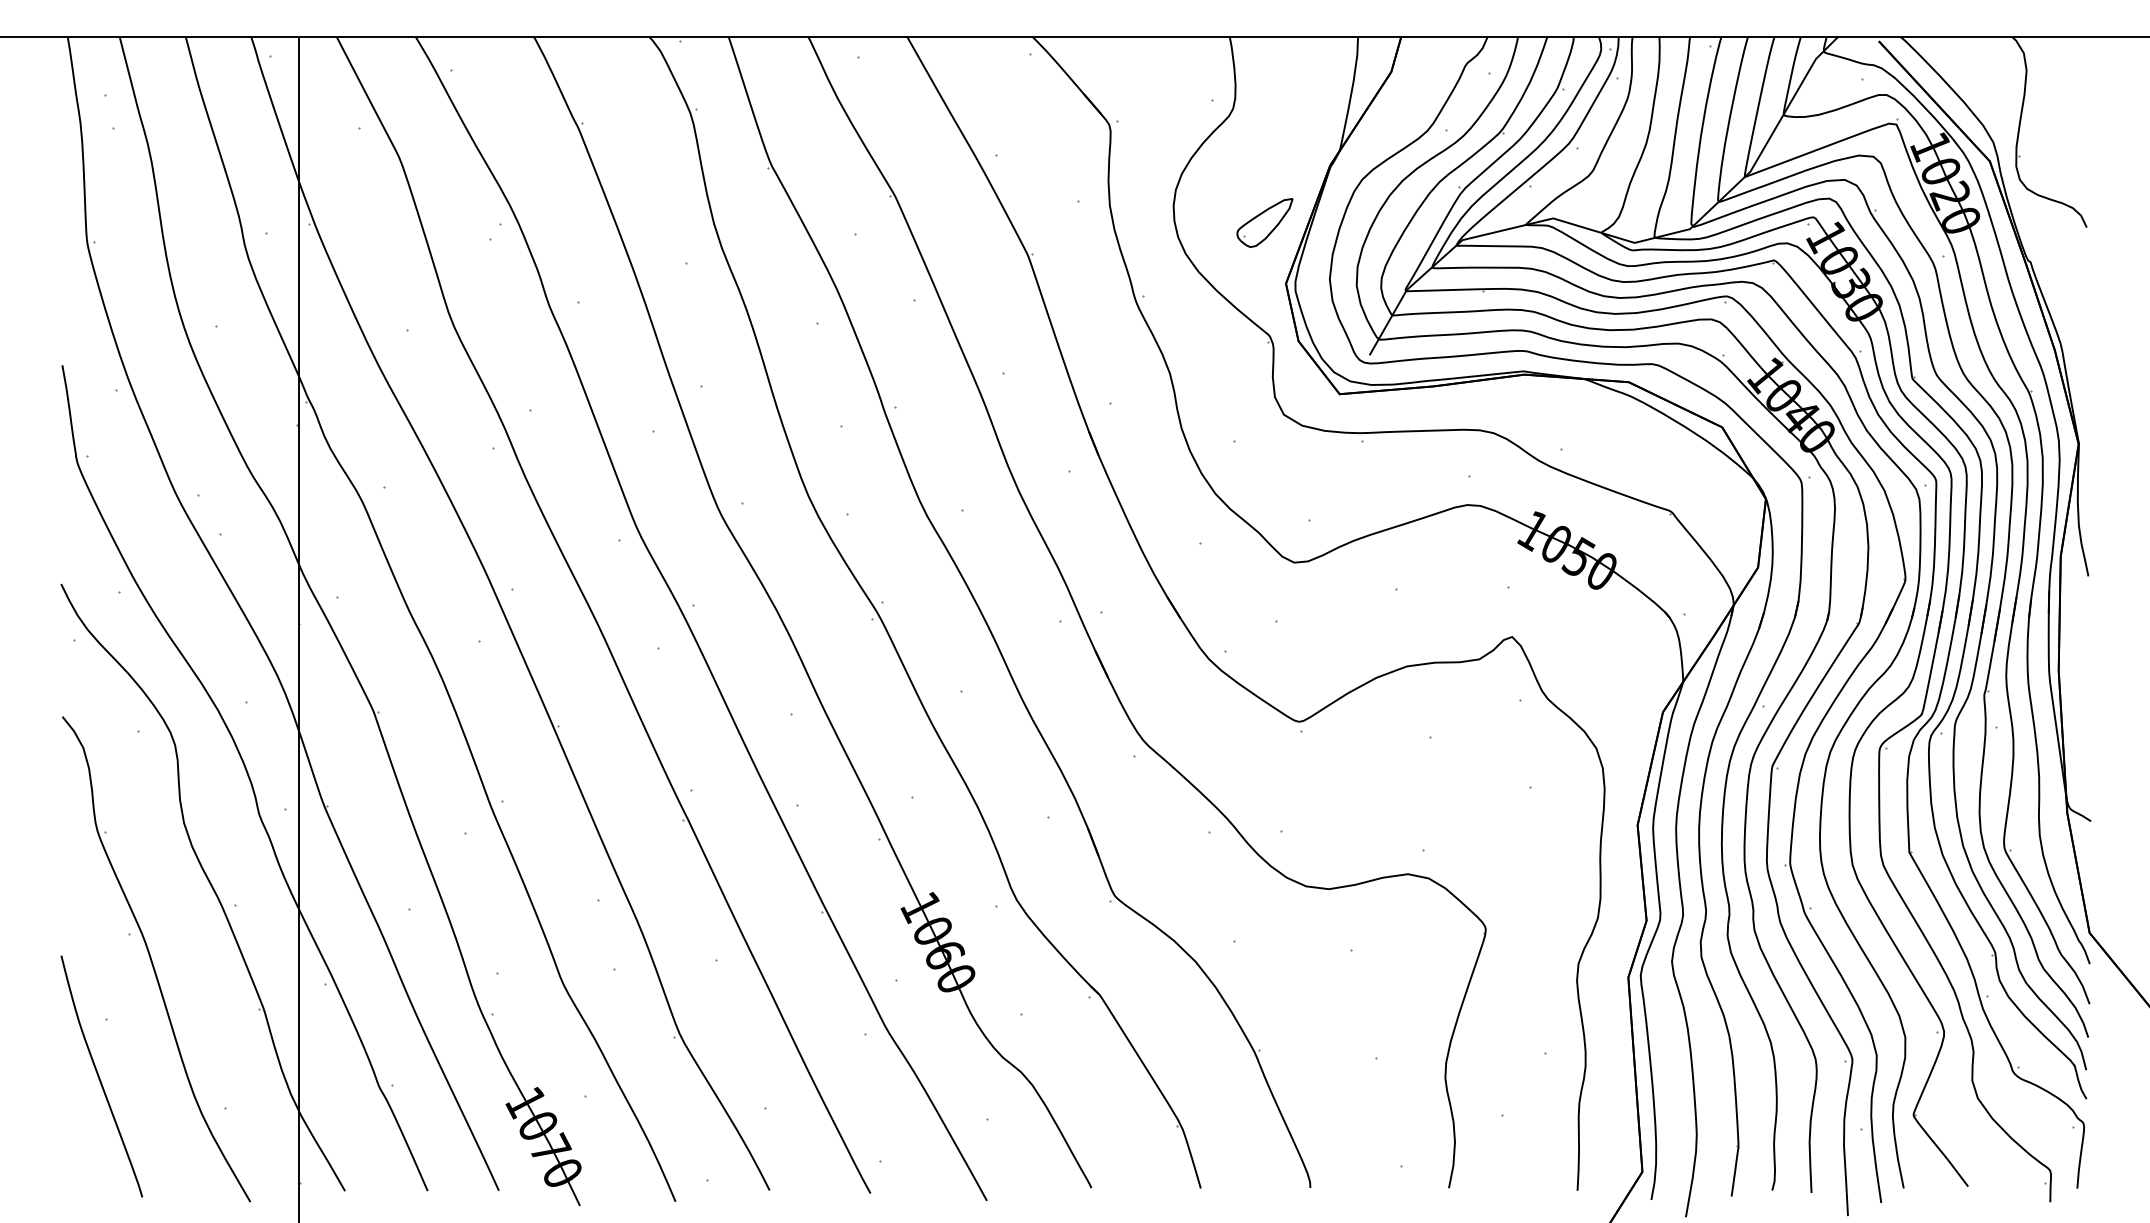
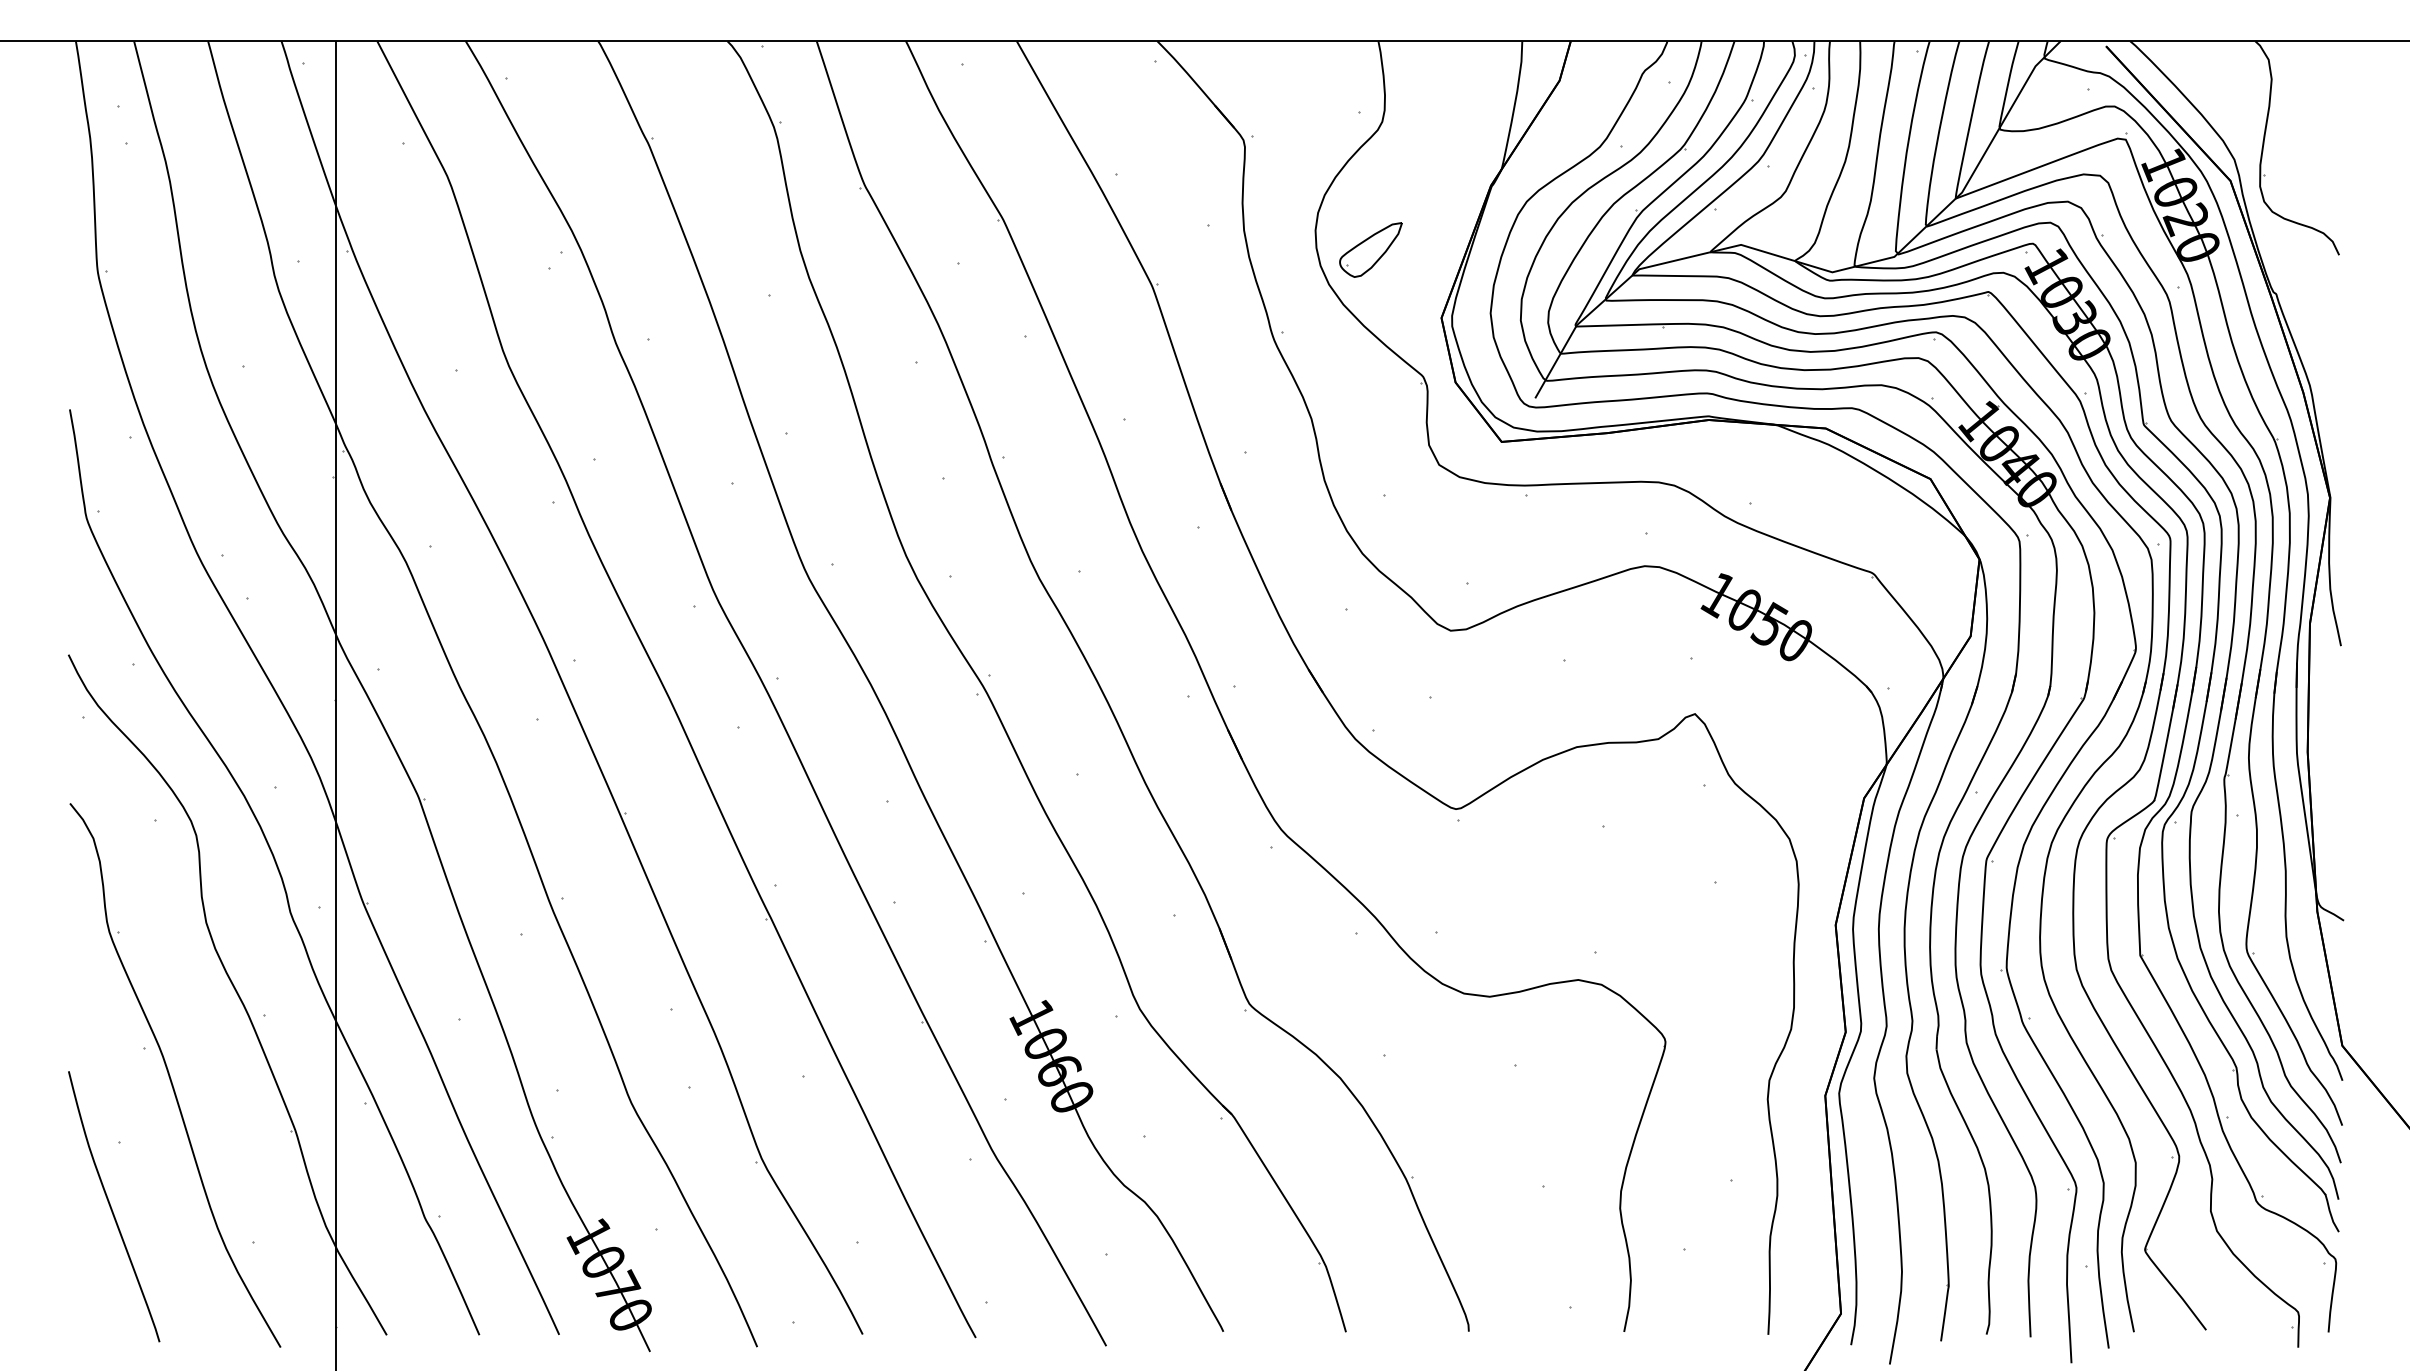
part: (1264, 222) -> (1370, 249), moved

